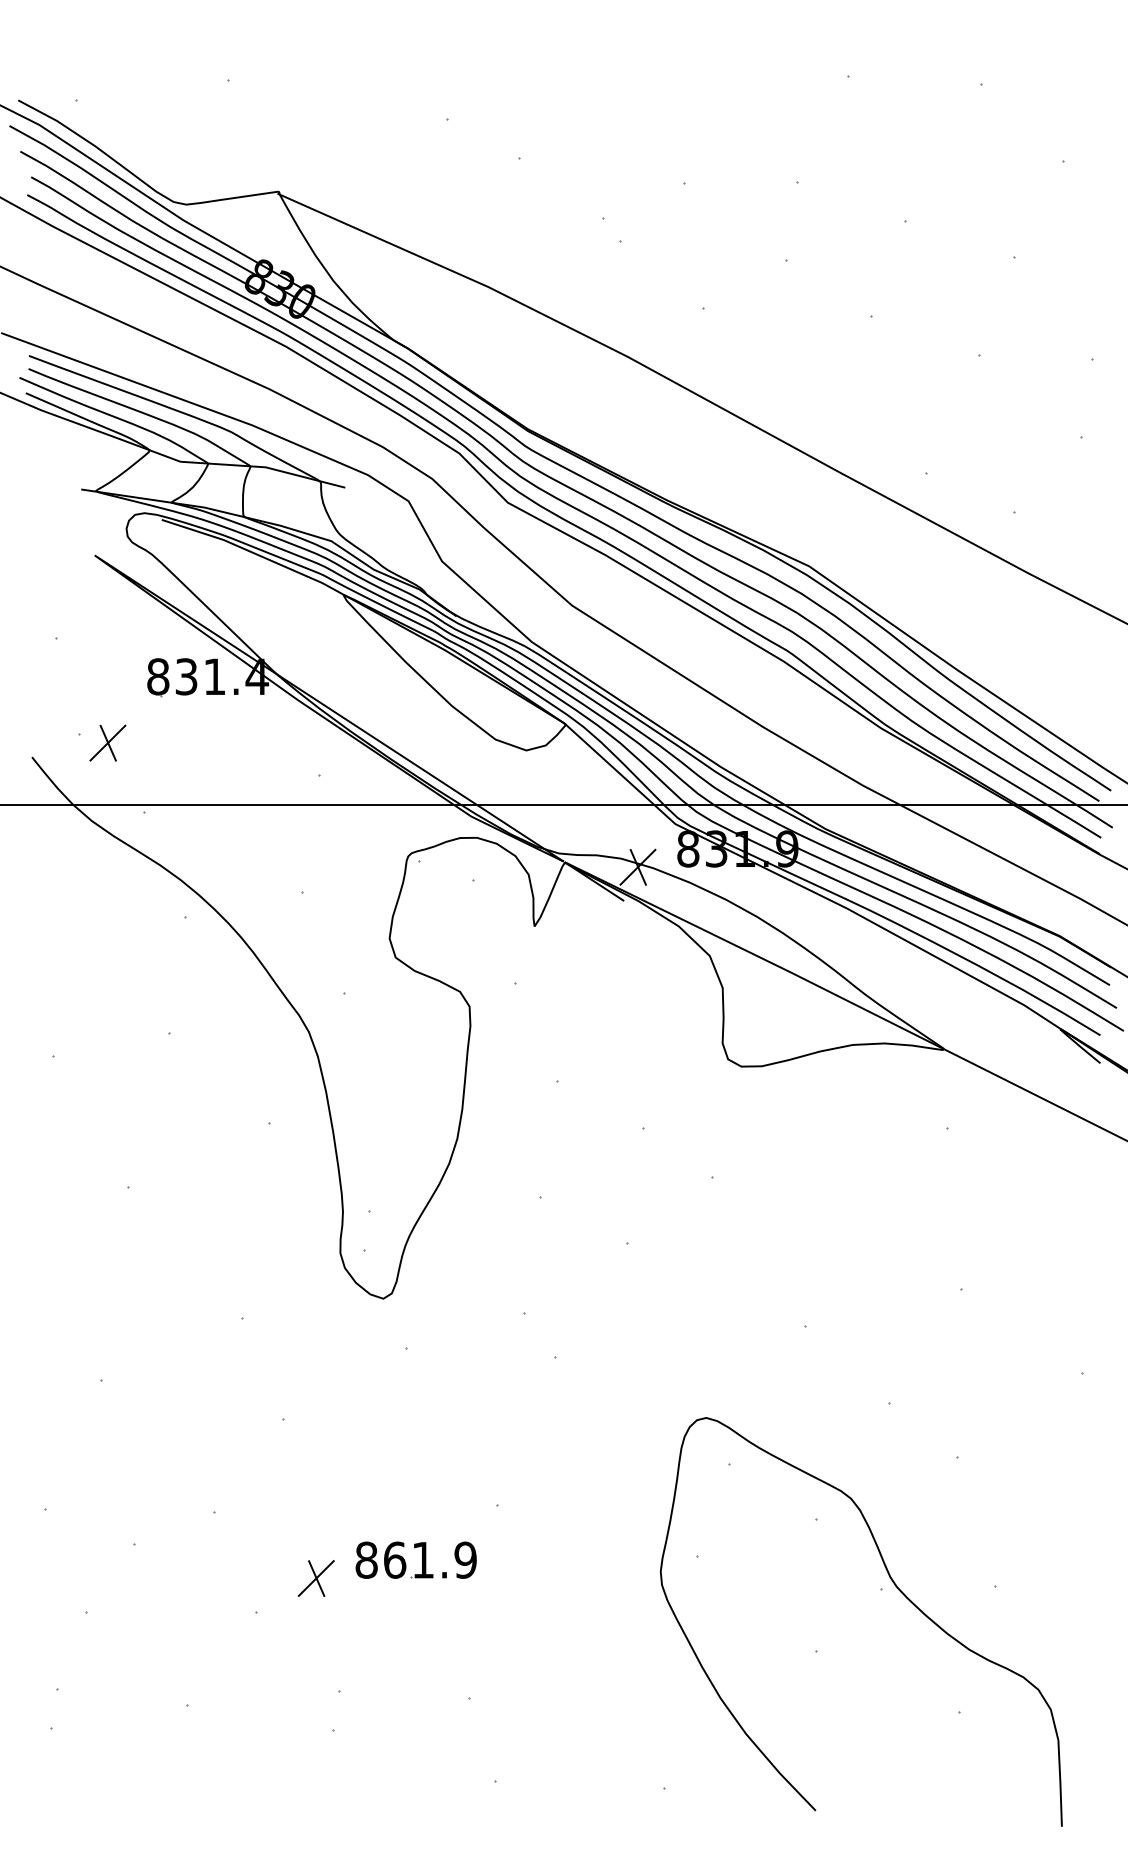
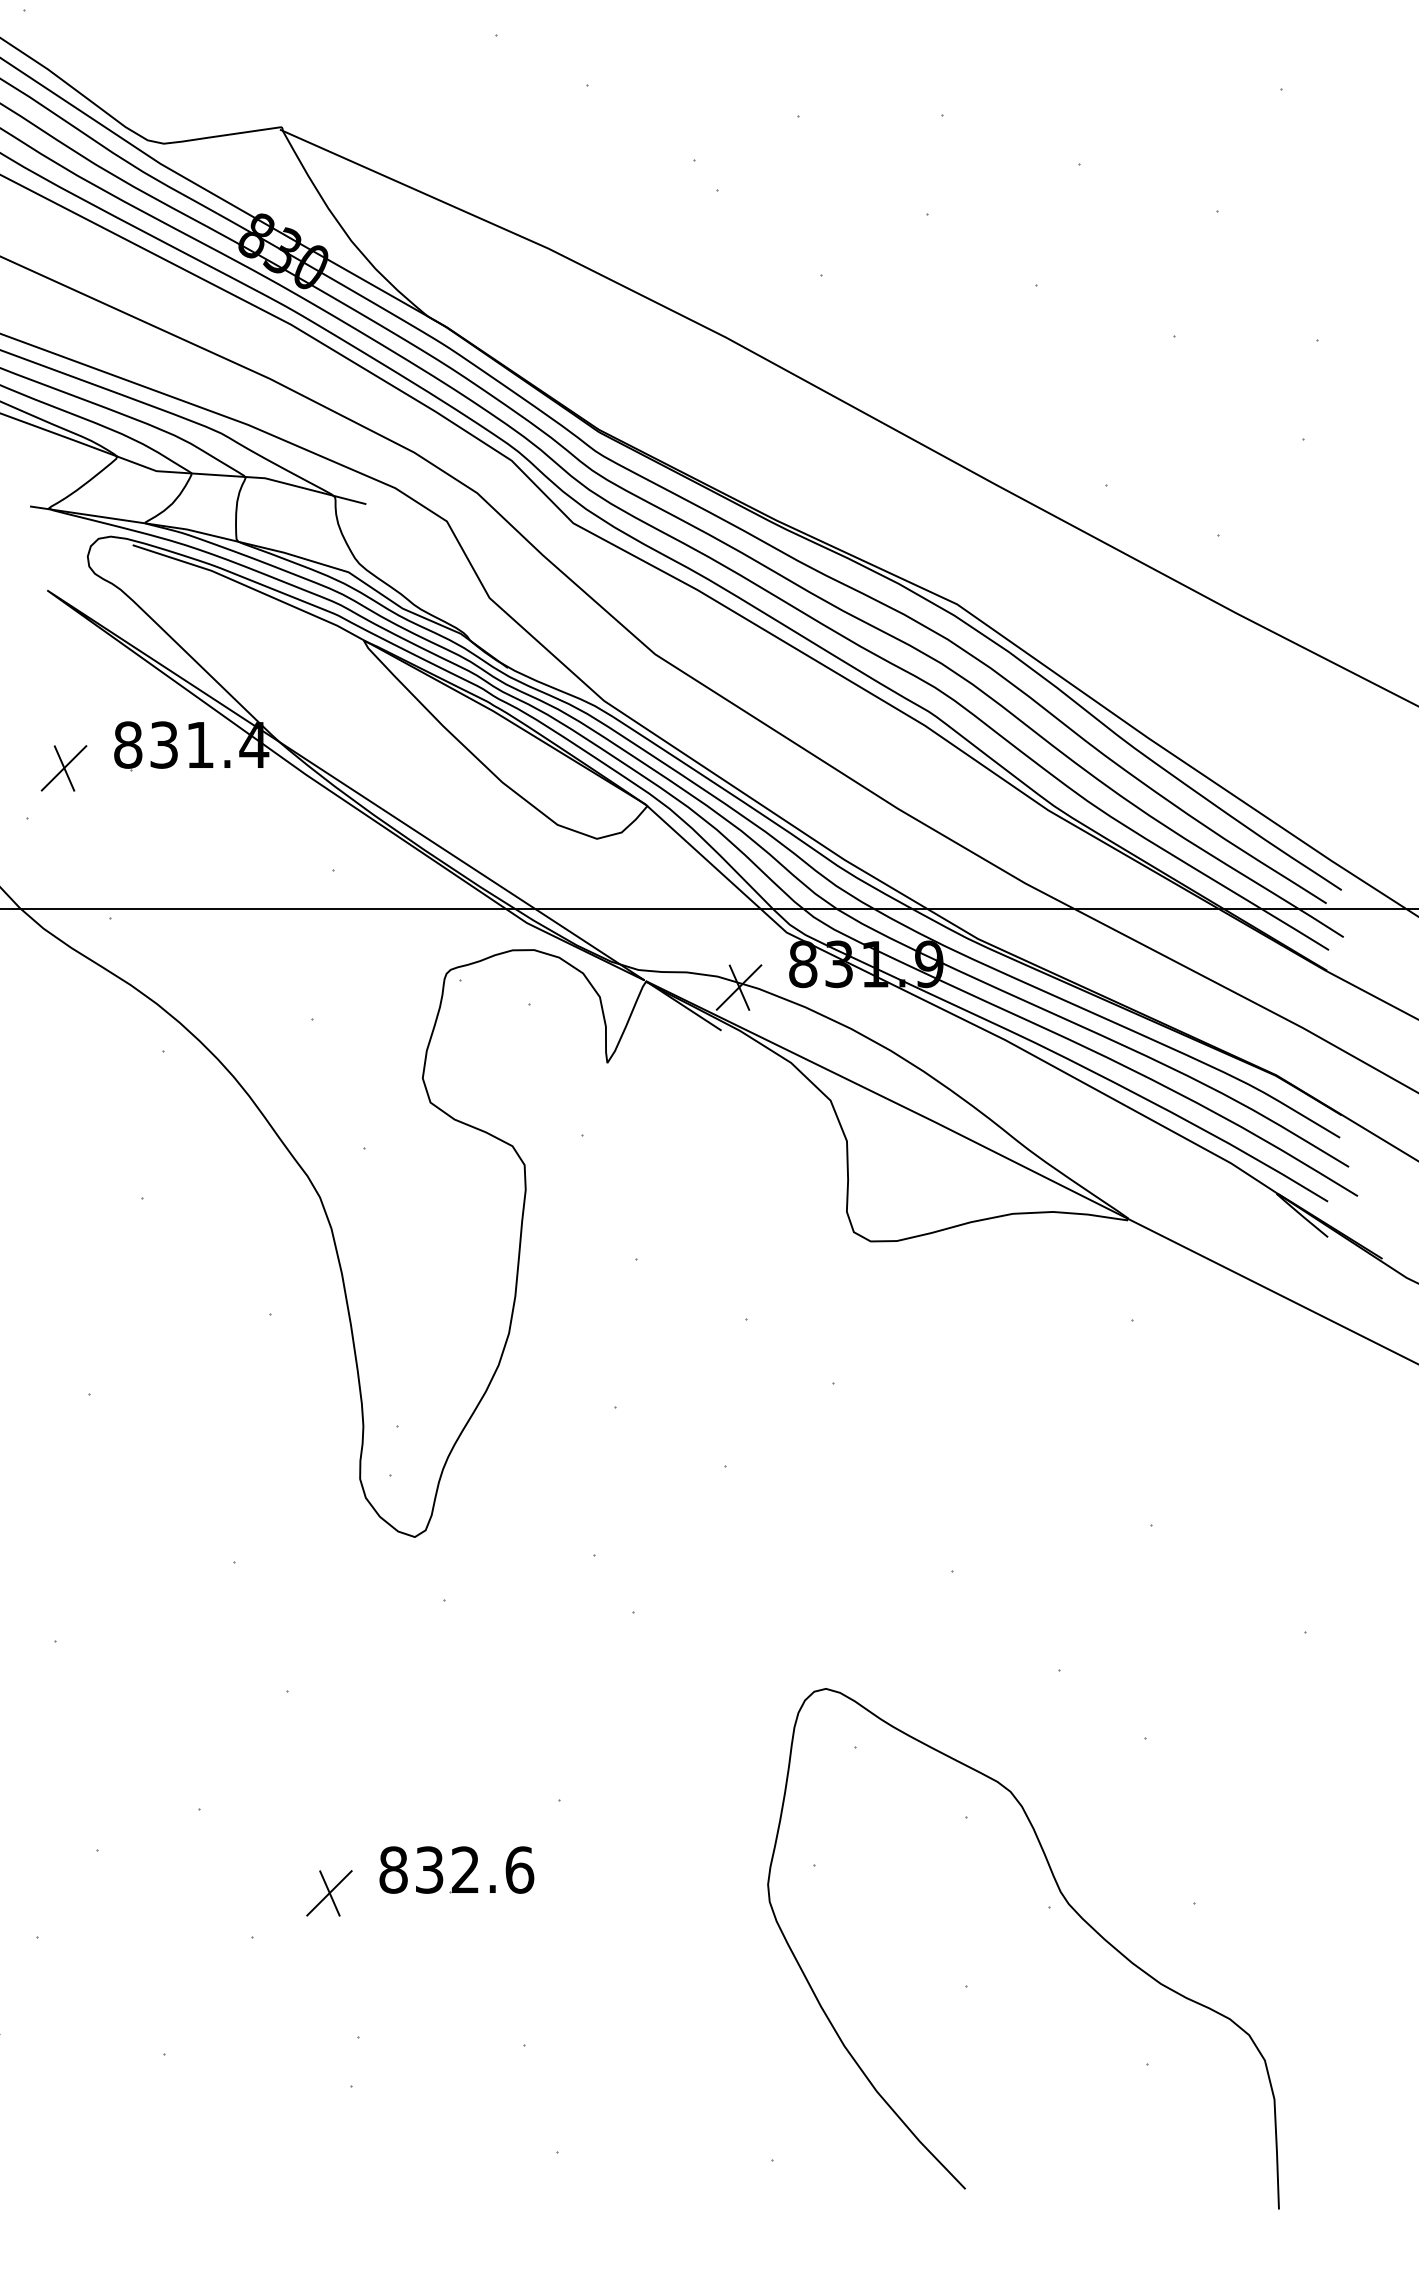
part: (107, 742) -> (63, 767), moved
text: (430, 1559) -> (474, 1869), 861.9 -> 832.6

